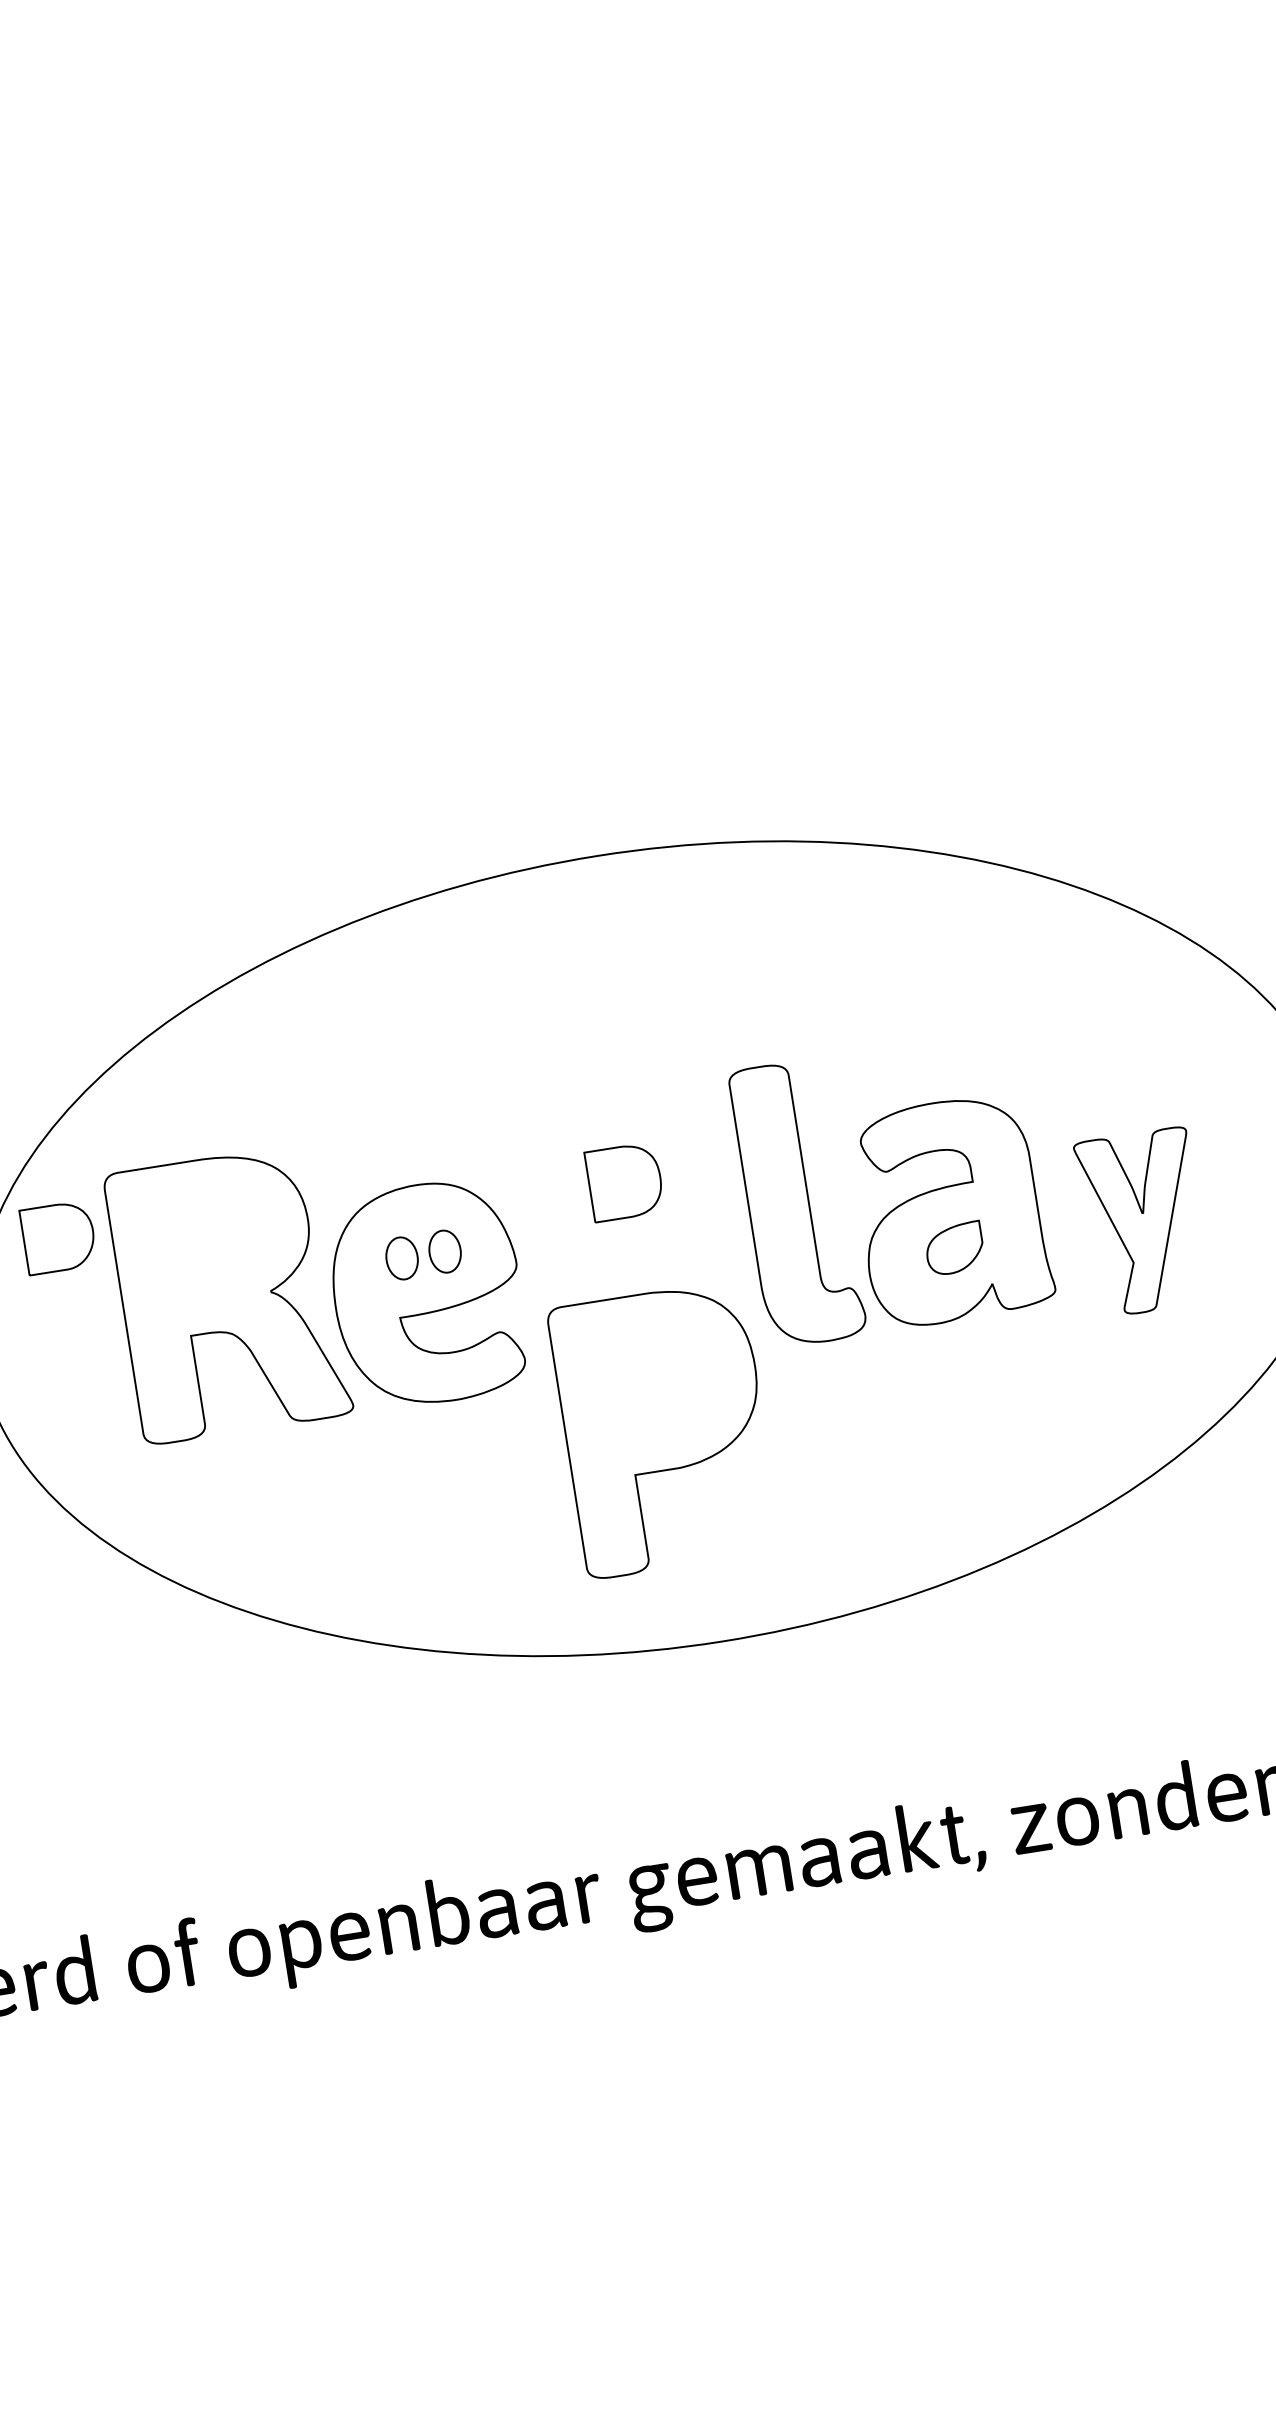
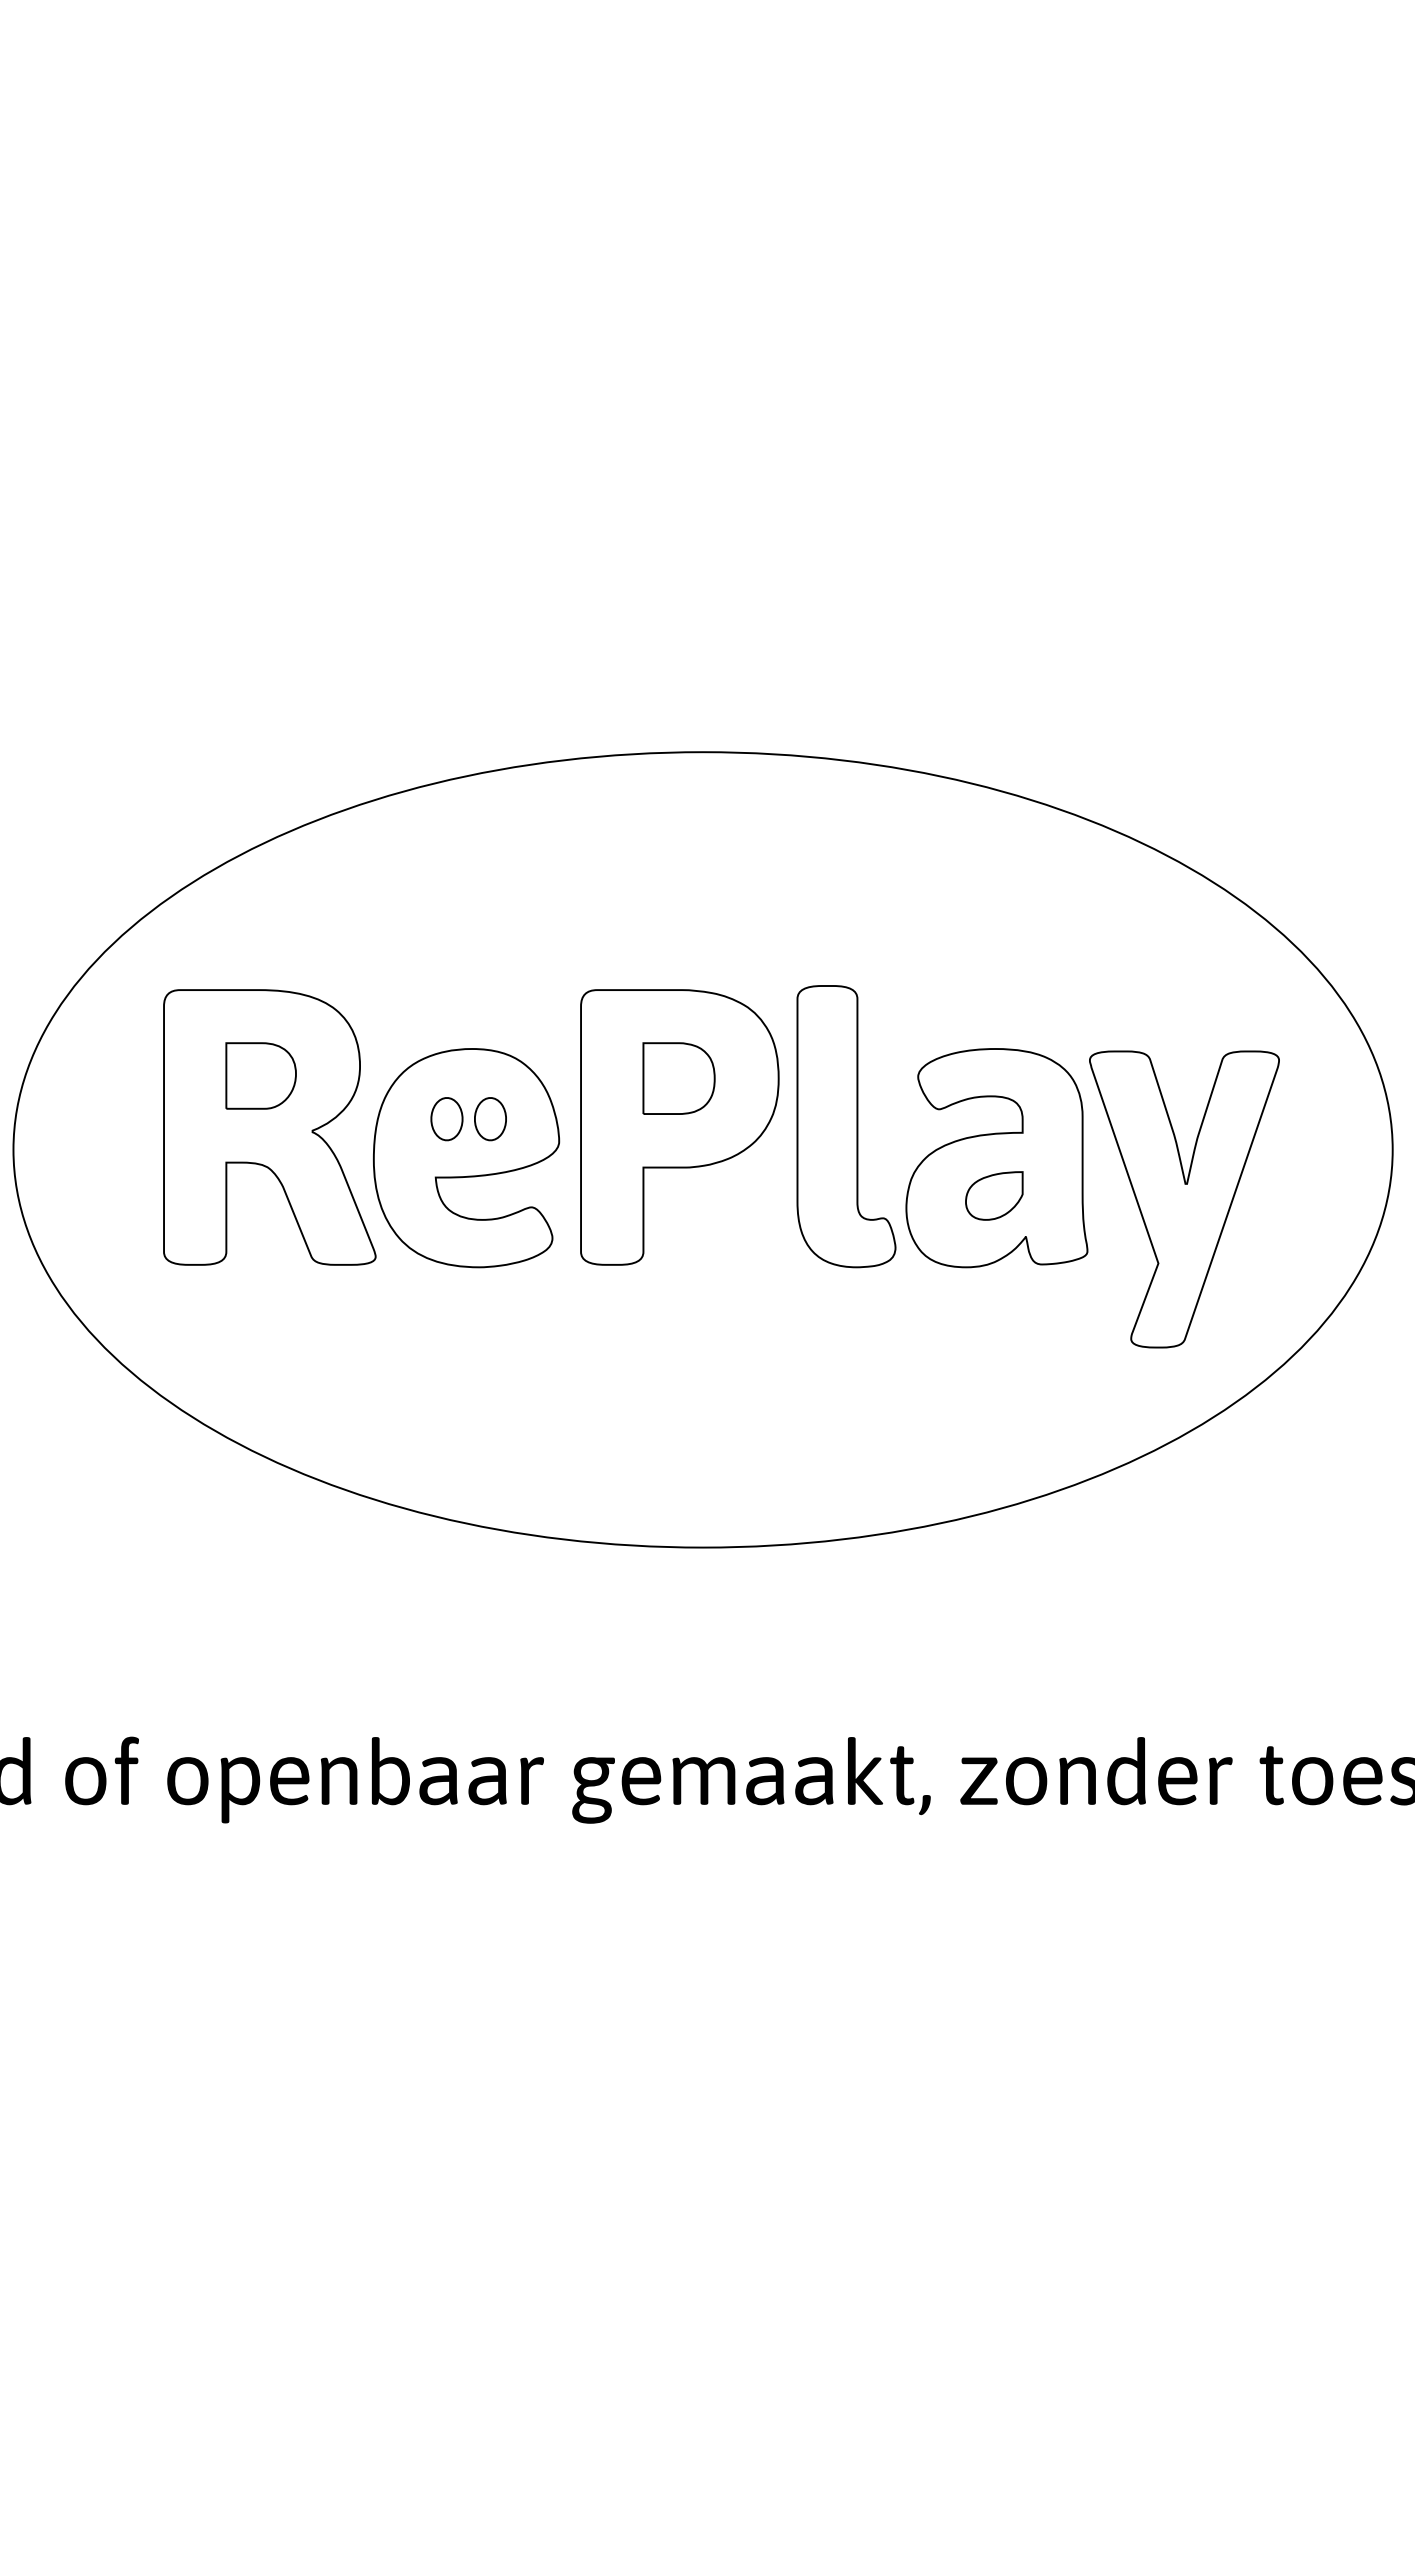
part: (1143, 1222) -> (1184, 1199), size x1.67
part: (58, 1237) -> (260, 1075), moved
part: (664, 1429) -> (679, 1127), moved

